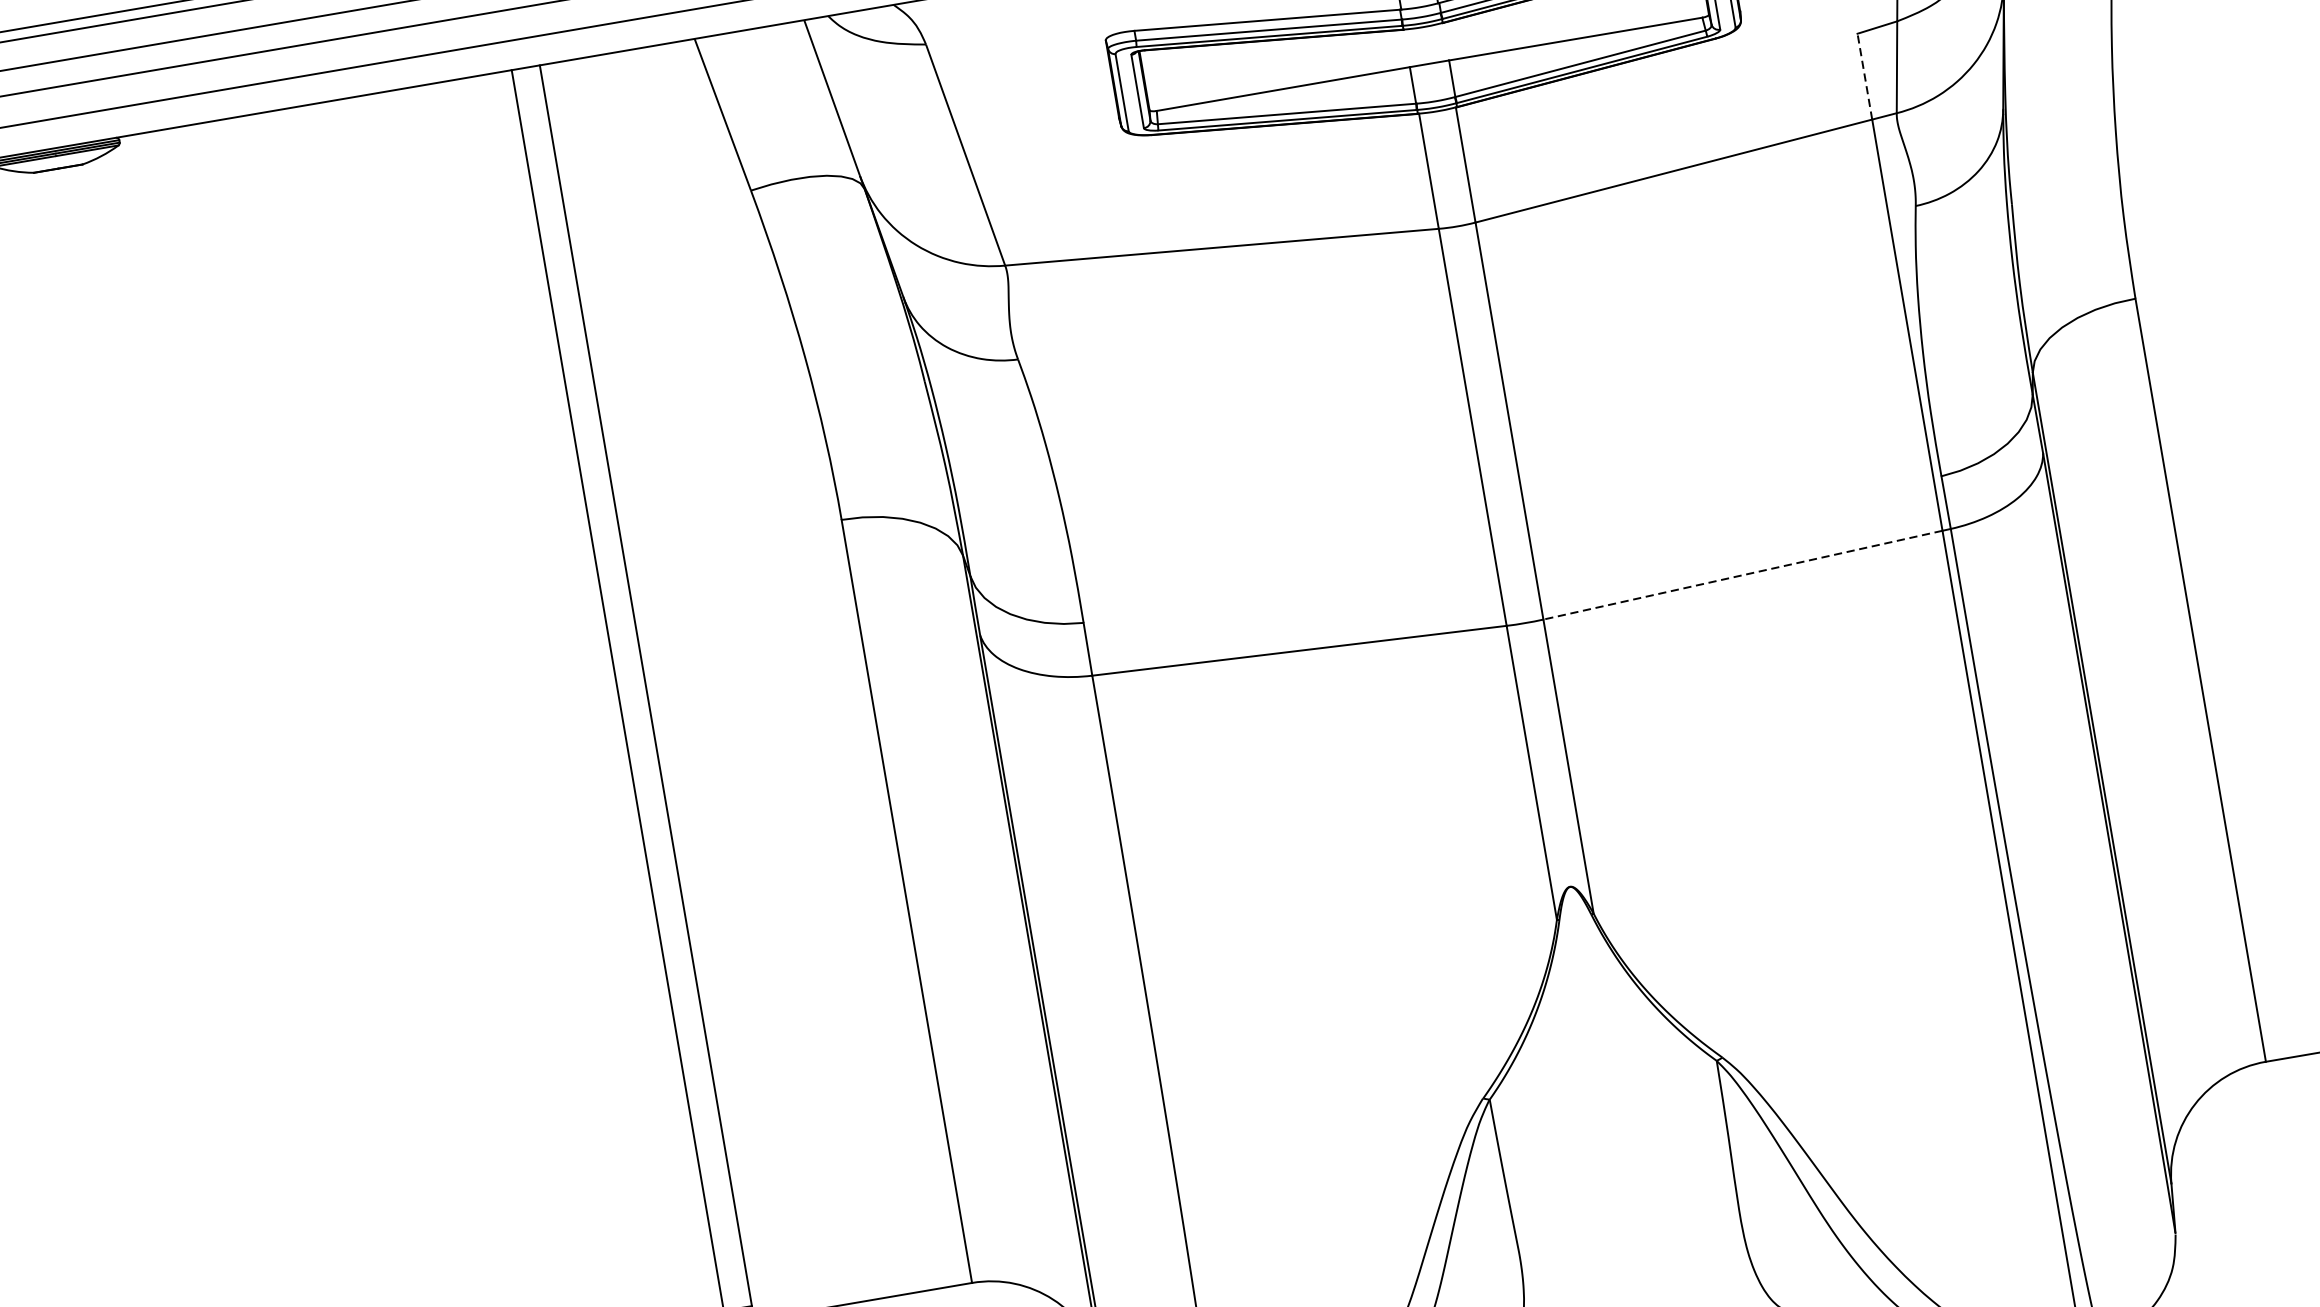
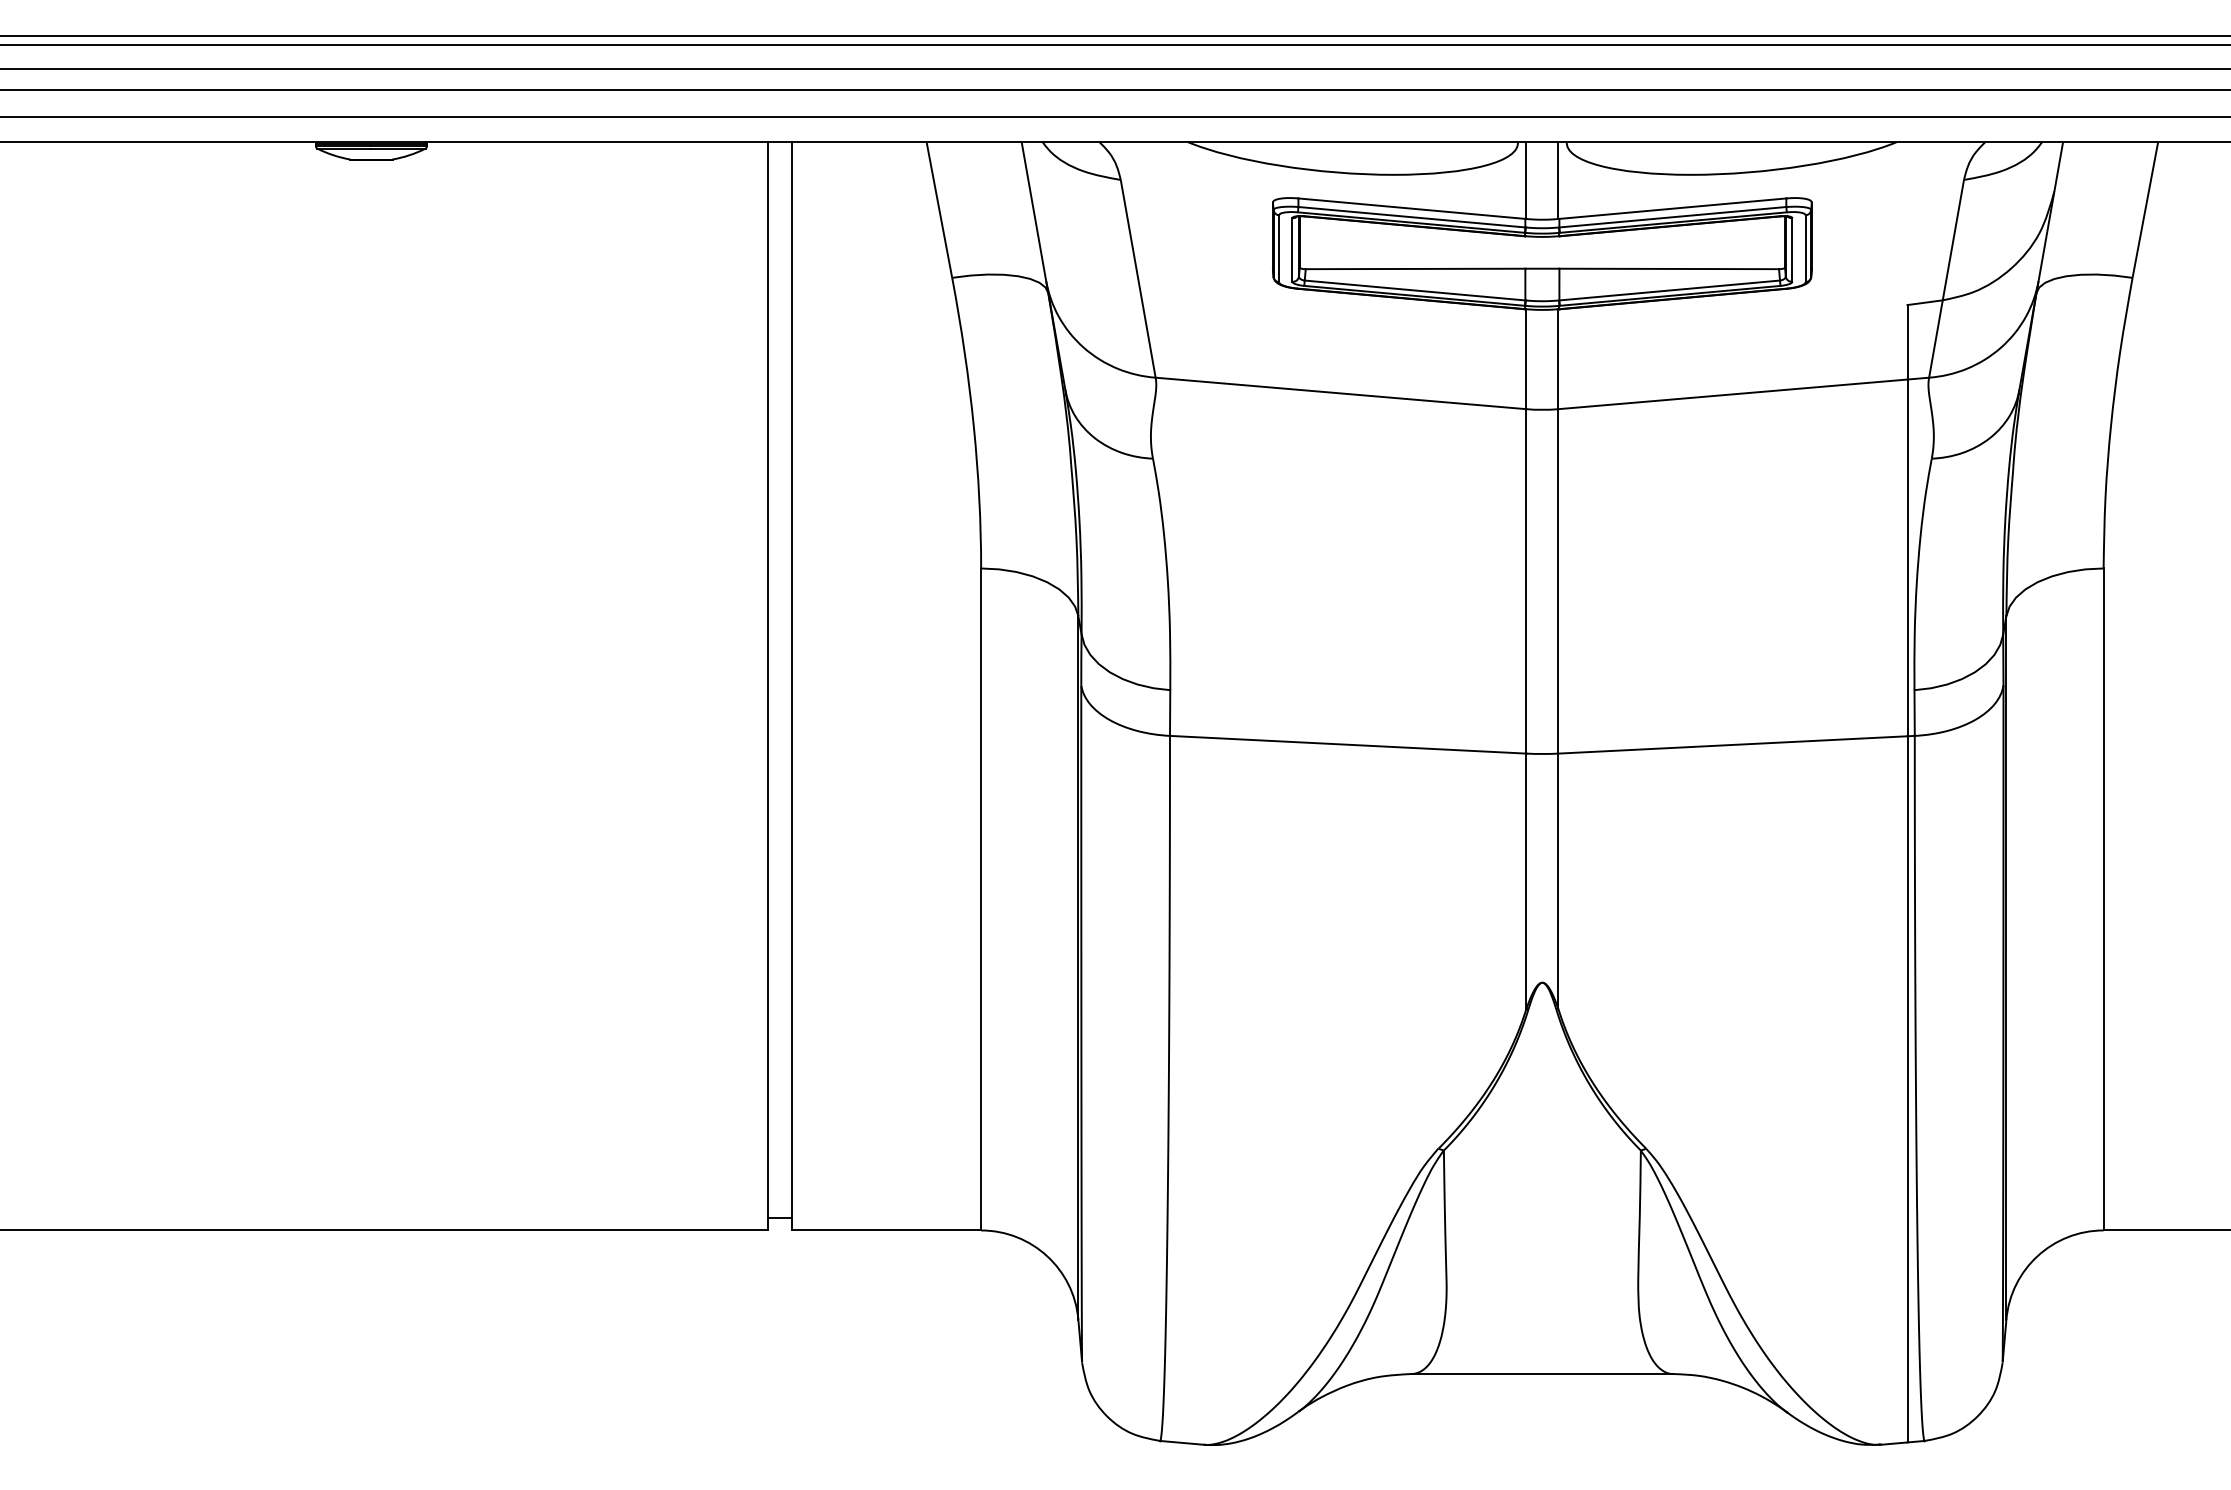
line: (1864, 75) -> (1907, 341), dashed -> solid
line: (1742, 574) -> (1732, 744), dashed -> solid

